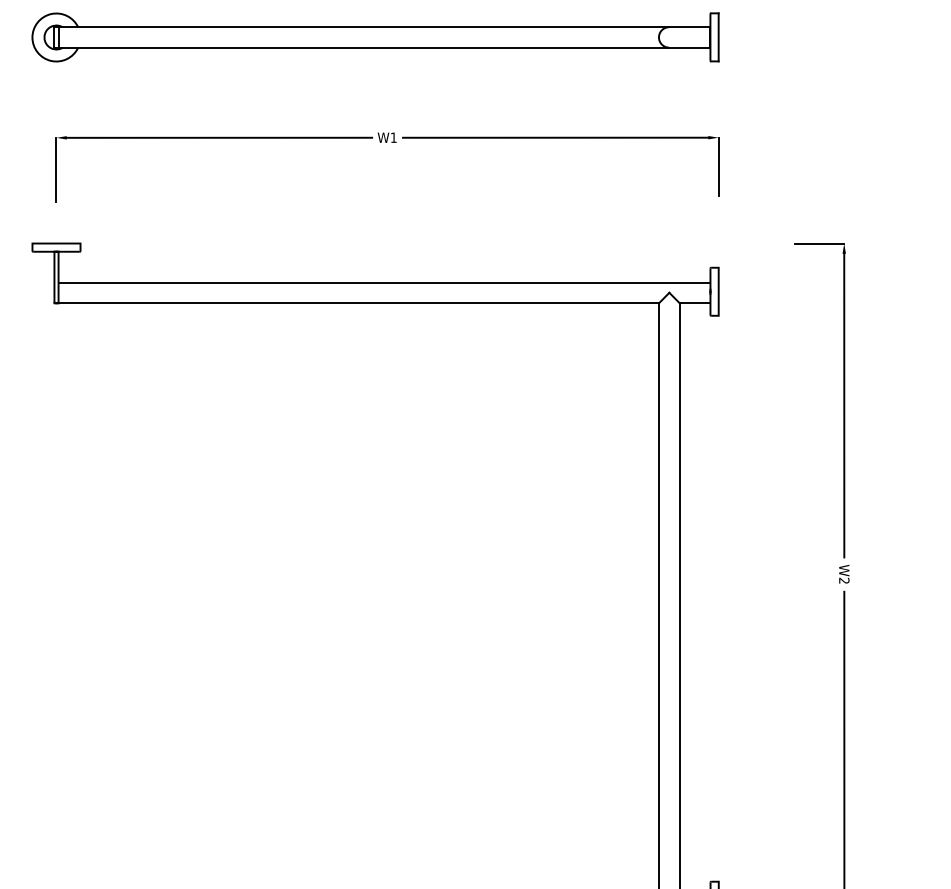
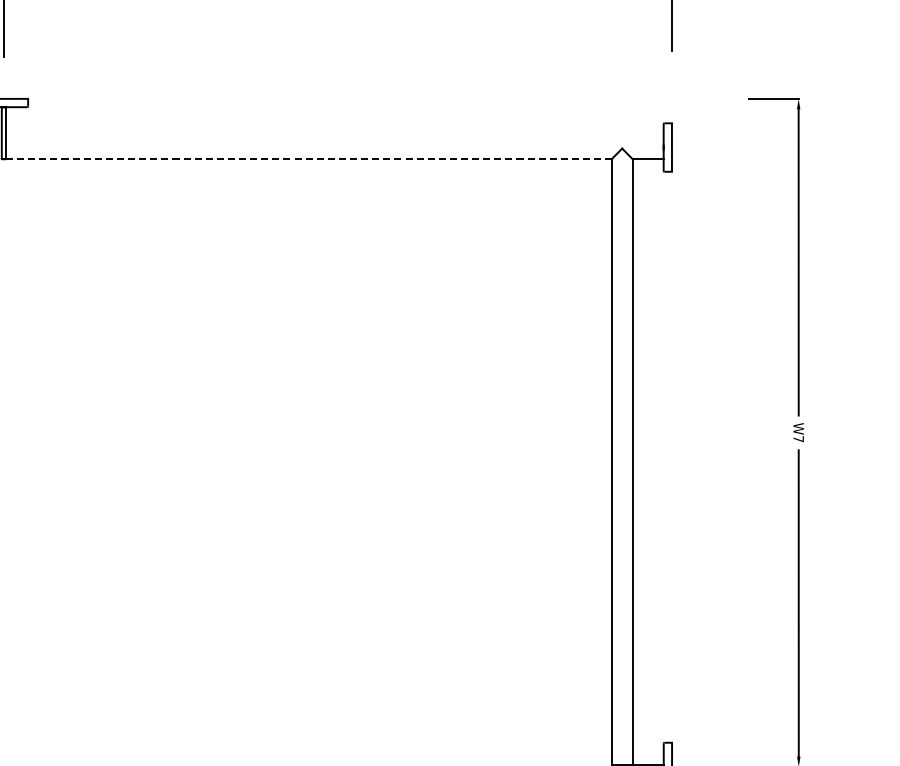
line: (384, 282) -> (334, 138), removed
line: (359, 303) -> (309, 159), solid -> dashed
text: (844, 580) -> (798, 438), W2 -> W7

